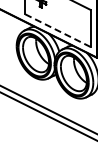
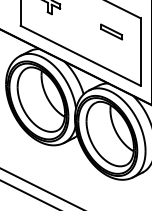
part: (74, 17) -> (111, 32), added
line: (57, 30) -> (80, 55), dashed -> solid

